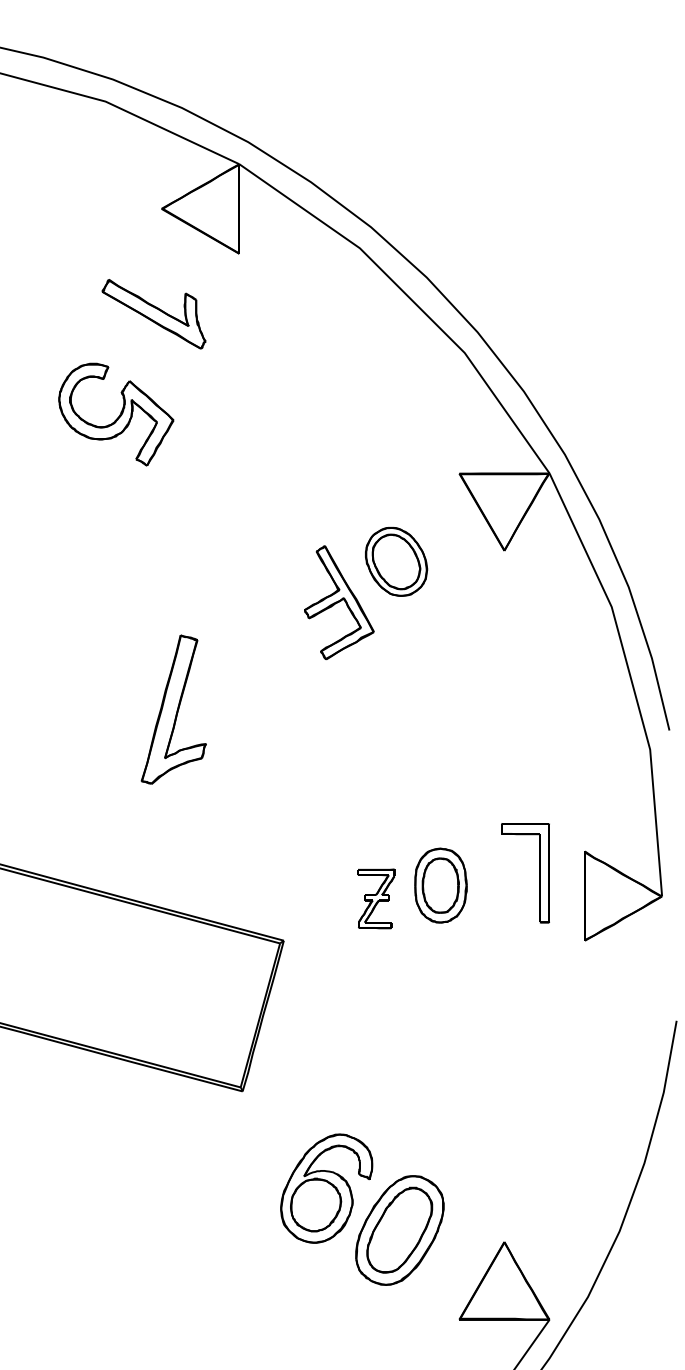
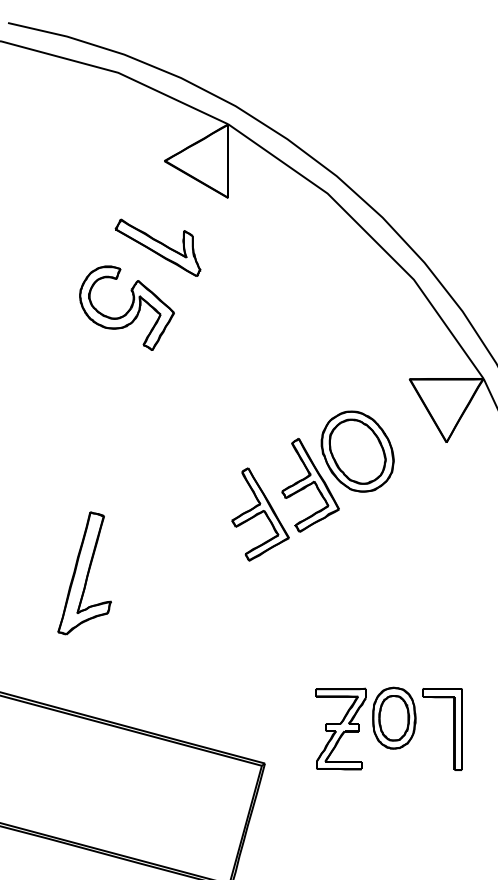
part: (116, 414) -> (127, 308), moved
part: (396, 561) -> (357, 451), size x1.43
part: (278, 638) -> (260, 514), added
part: (173, 709) -> (84, 573), moved
part: (539, 873) -> (454, 729), moved
part: (376, 898) -> (341, 728), size x1.67

